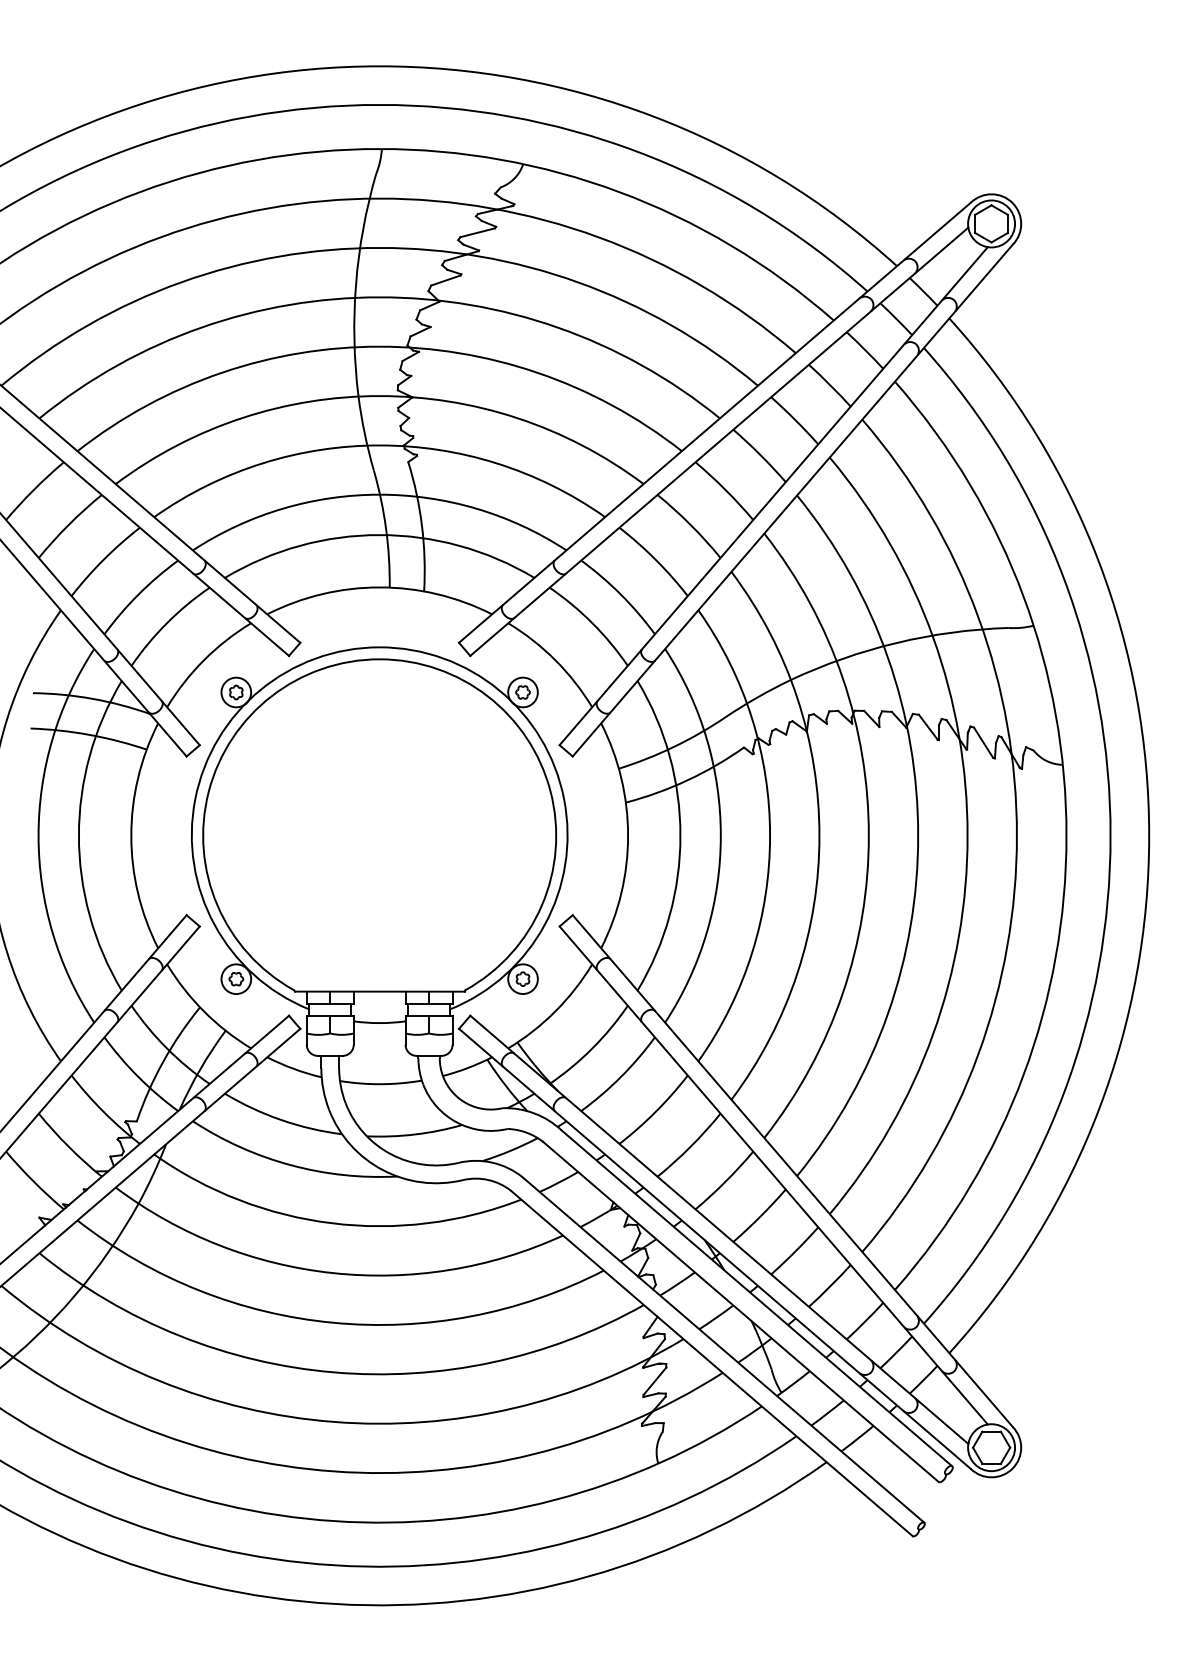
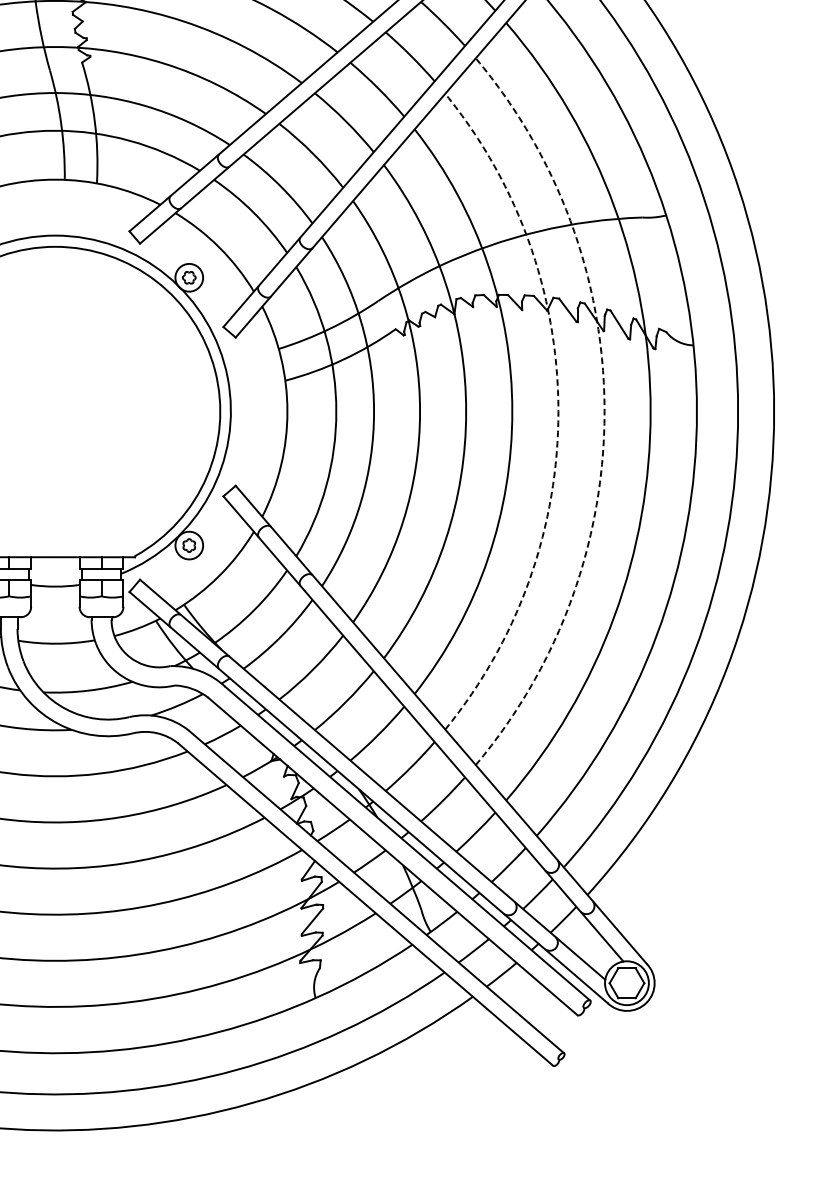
arc: (918, 835) -> (558, 411), solid -> dashed
arc: (967, 835) -> (604, 411), solid -> dashed

